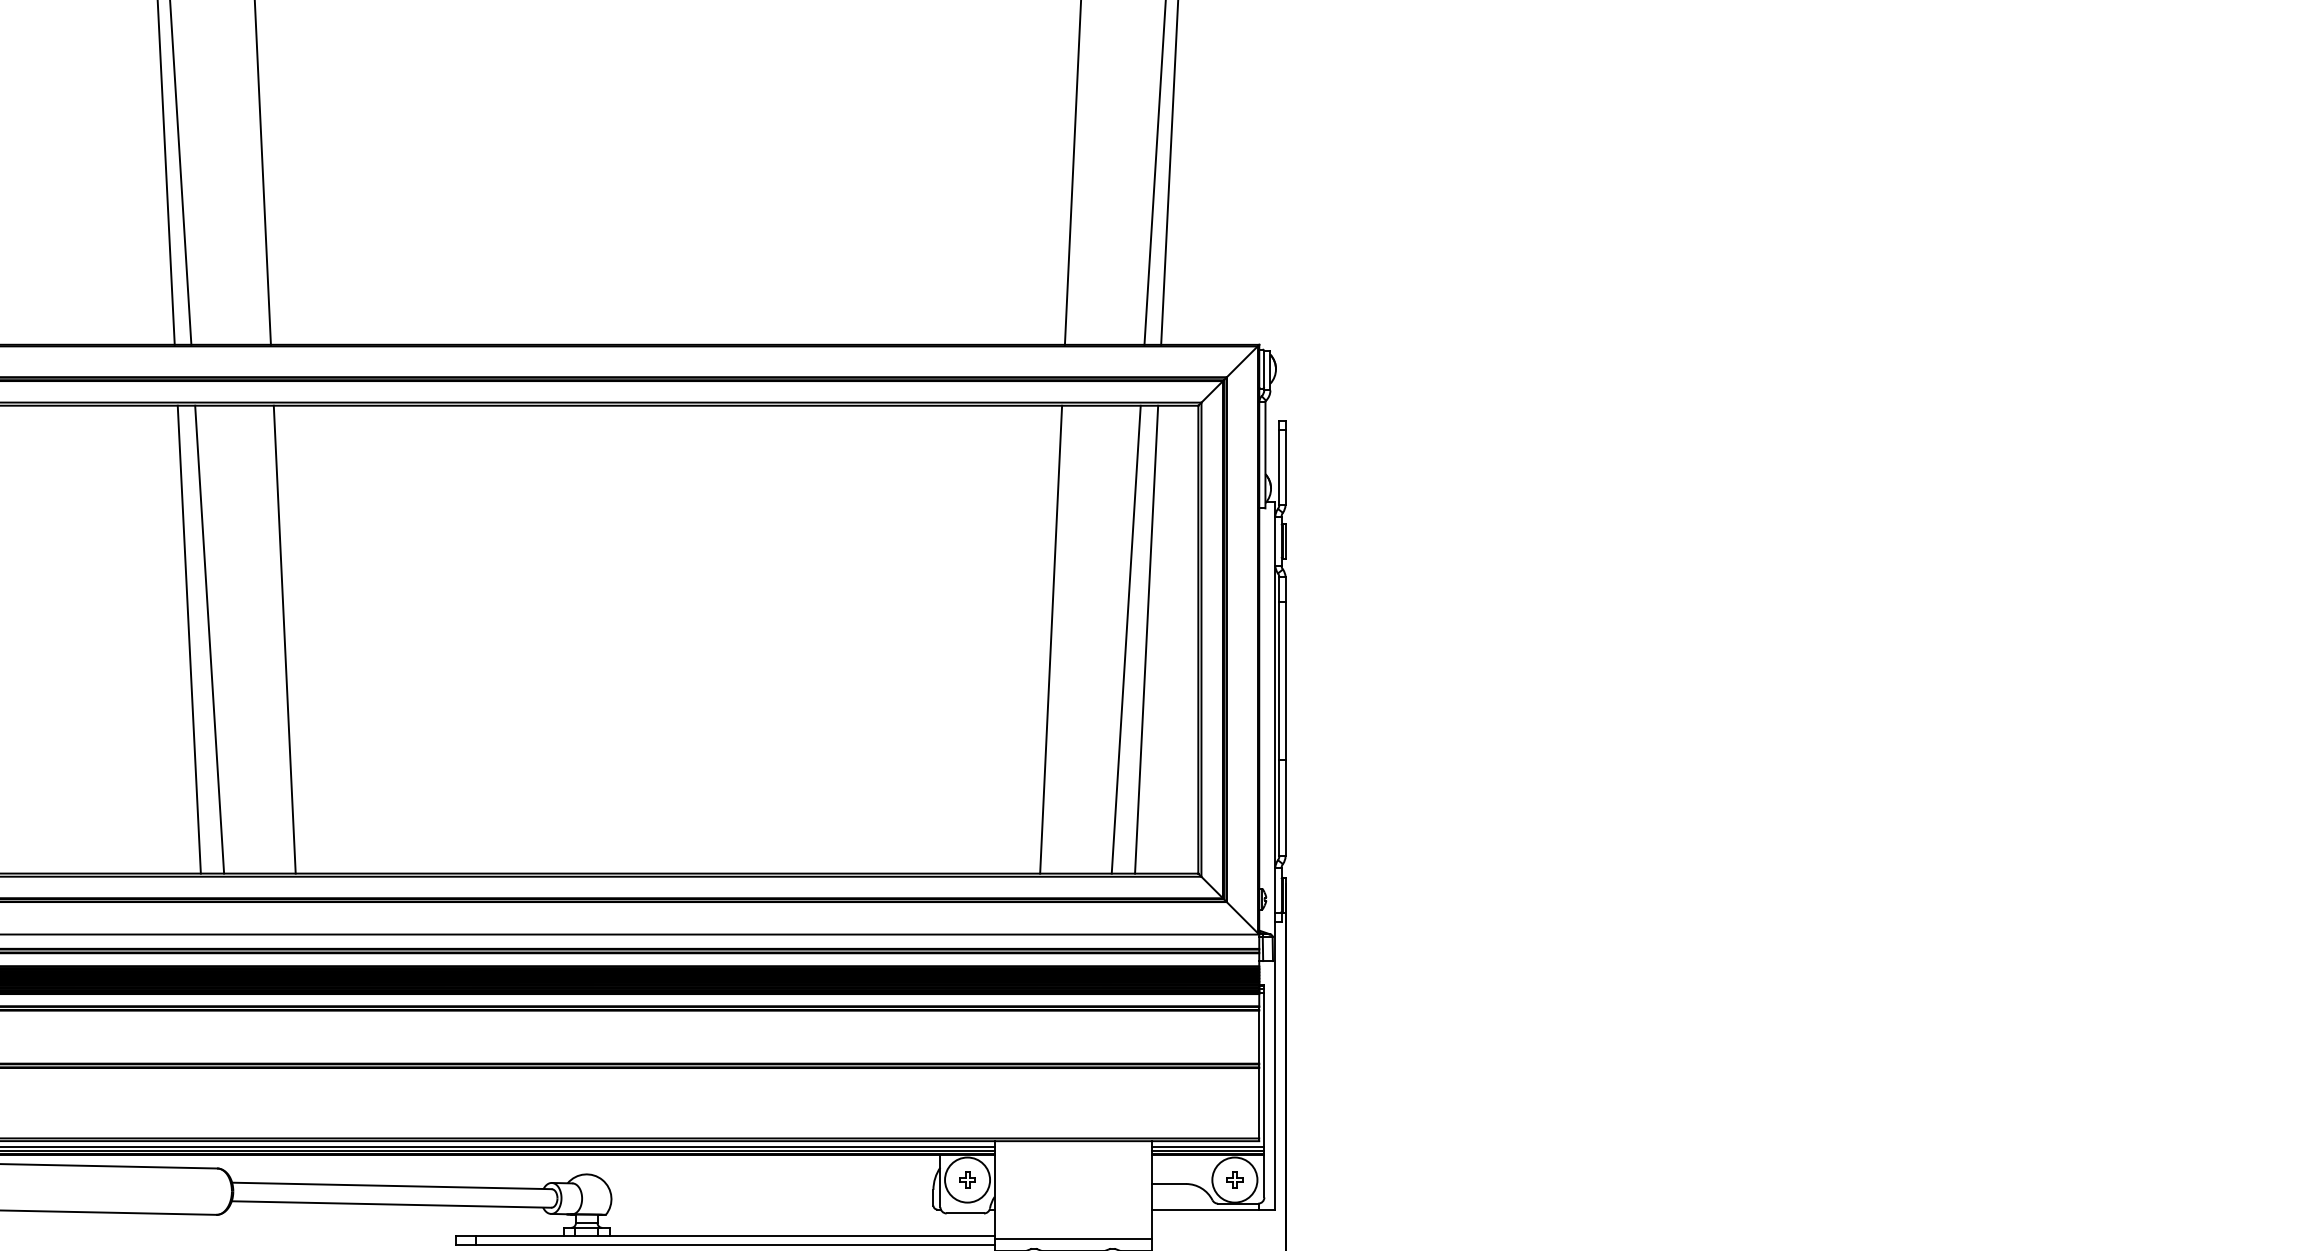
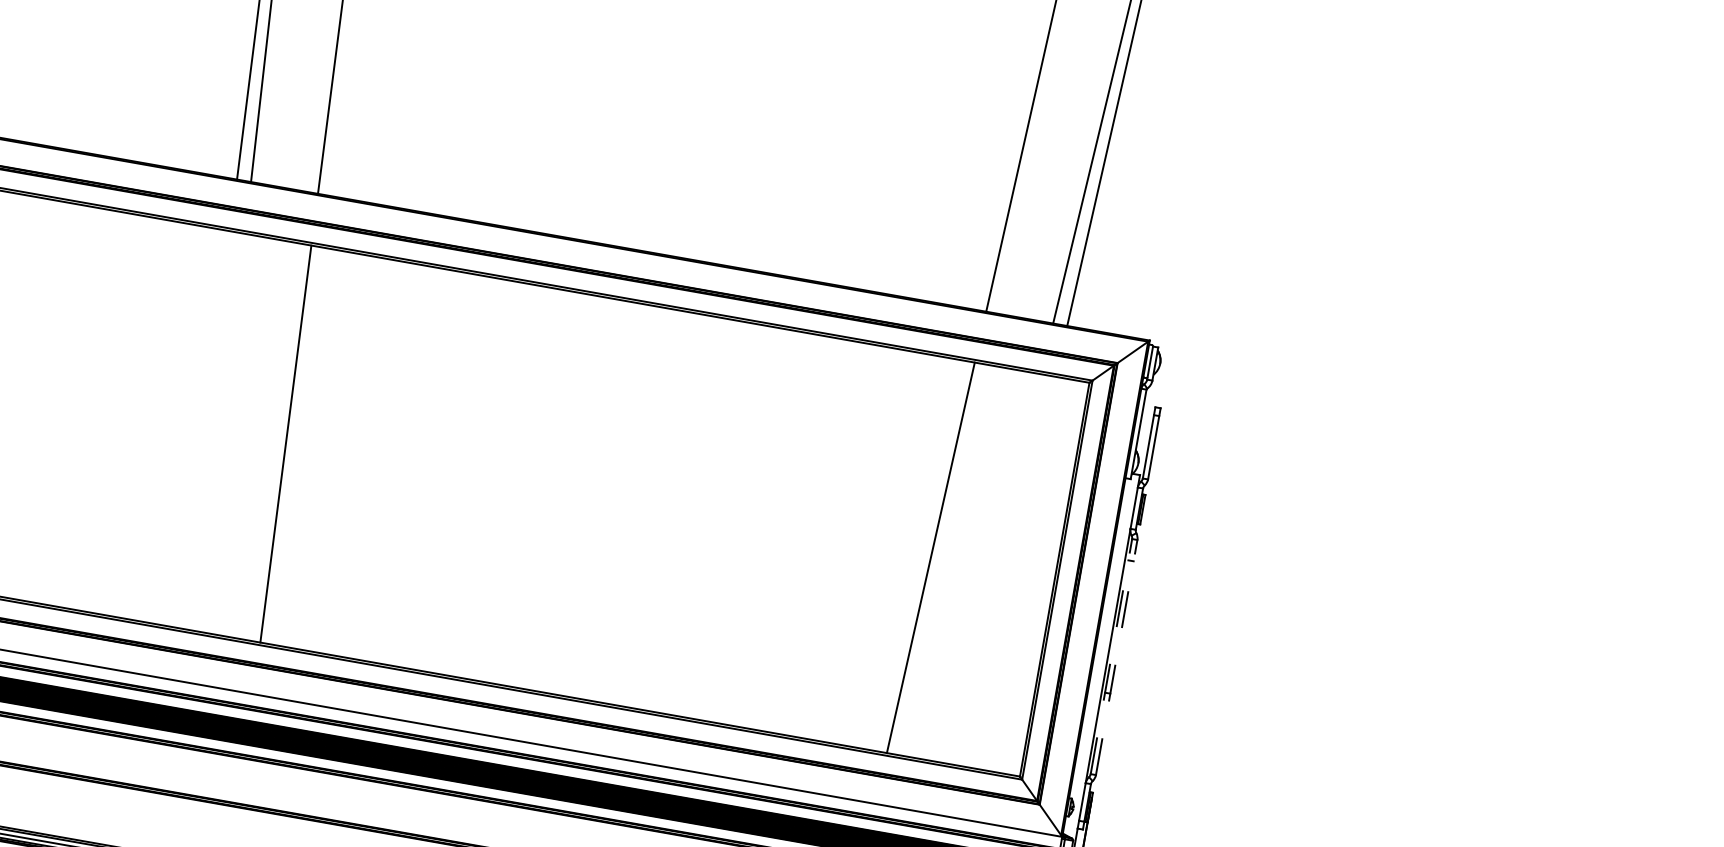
line: (188, 639) -> (204, 429), removed
line: (209, 639) -> (222, 432), removed
line: (1125, 639) -> (993, 568), removed
line: (1146, 639) -> (1011, 571), removed
line: (1279, 716) -> (1111, 656), solid -> dashed
line: (1285, 716) -> (1116, 657), solid -> dashed

